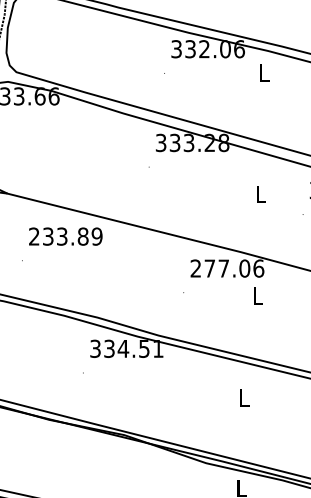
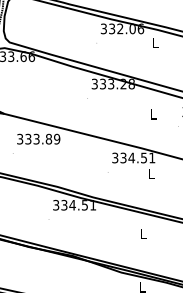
text: (34, 237) -> (20, 139), 233.89 -> 333.89
text: (226, 267) -> (133, 157), 277.06 -> 334.51

